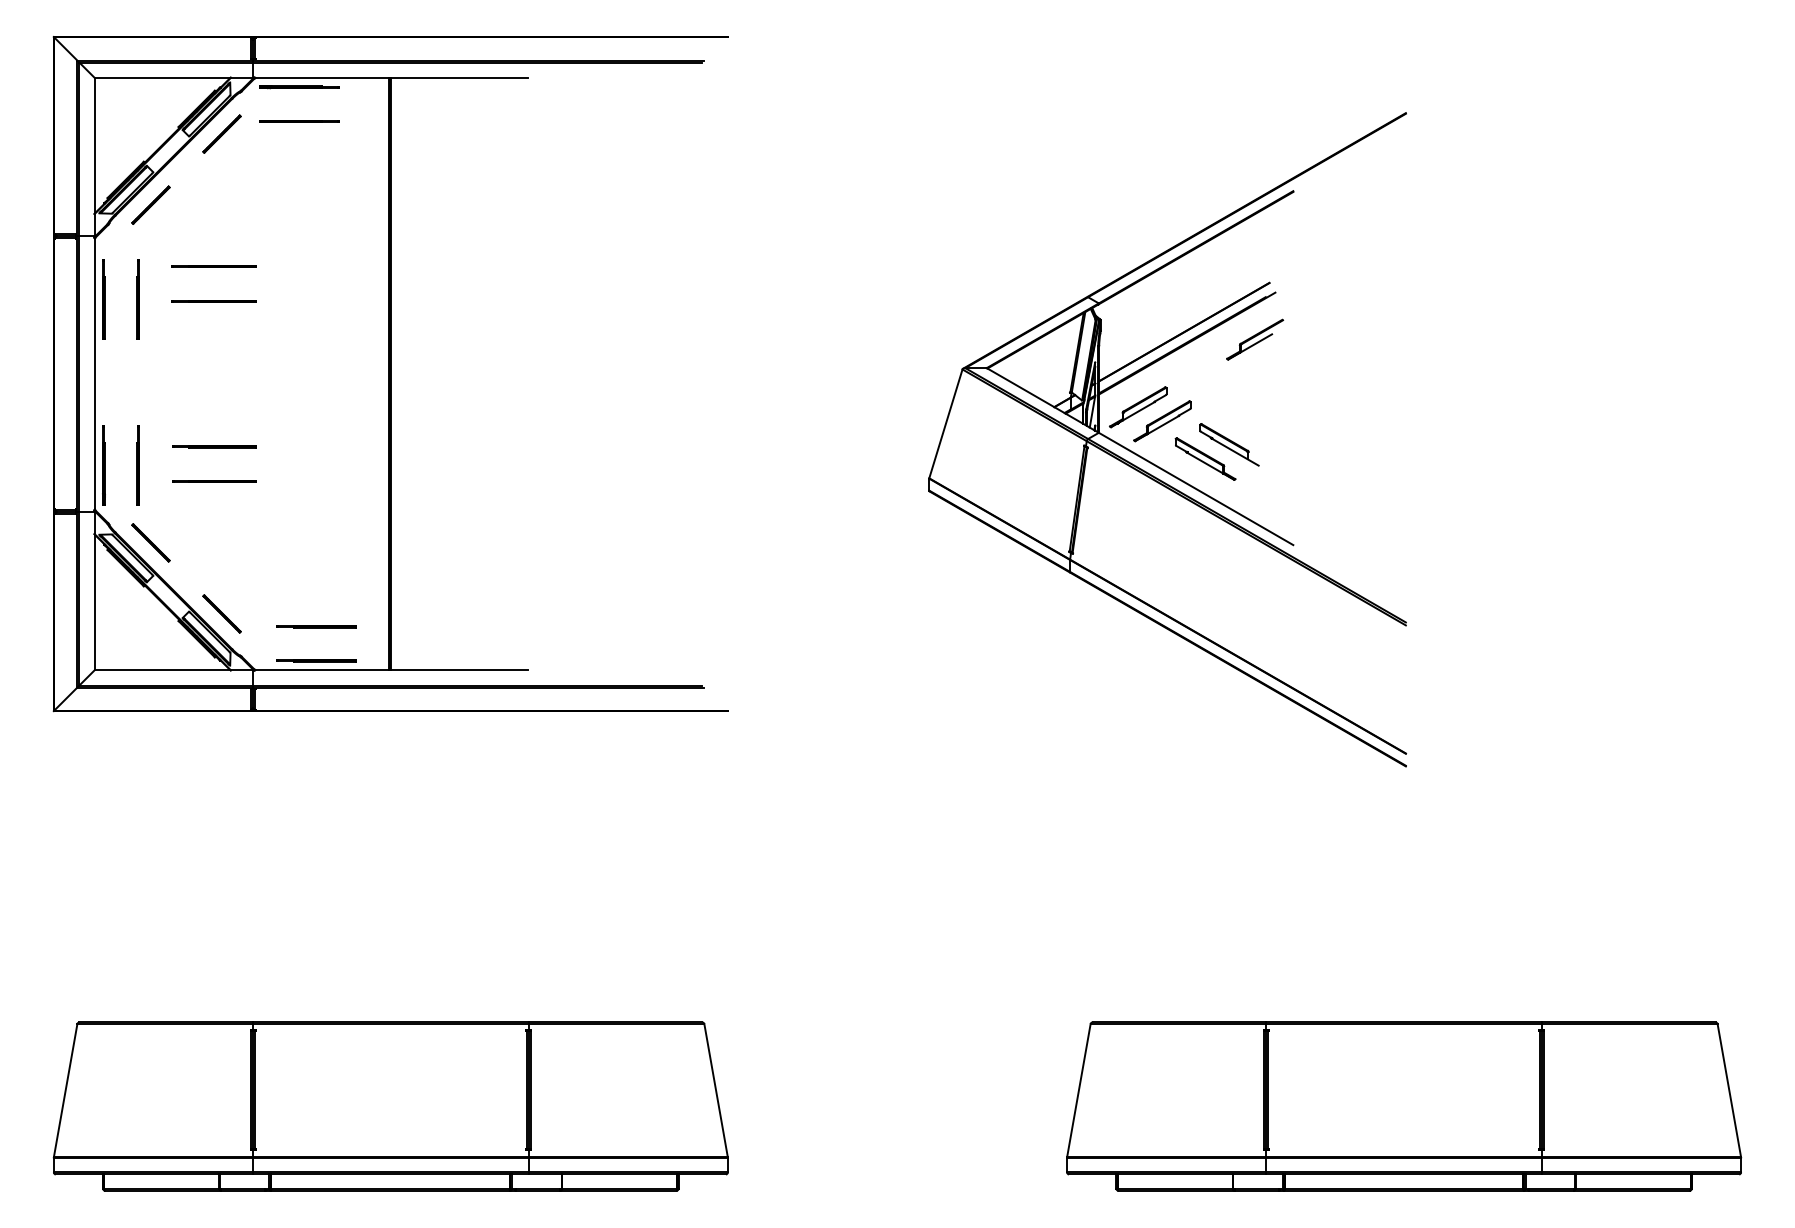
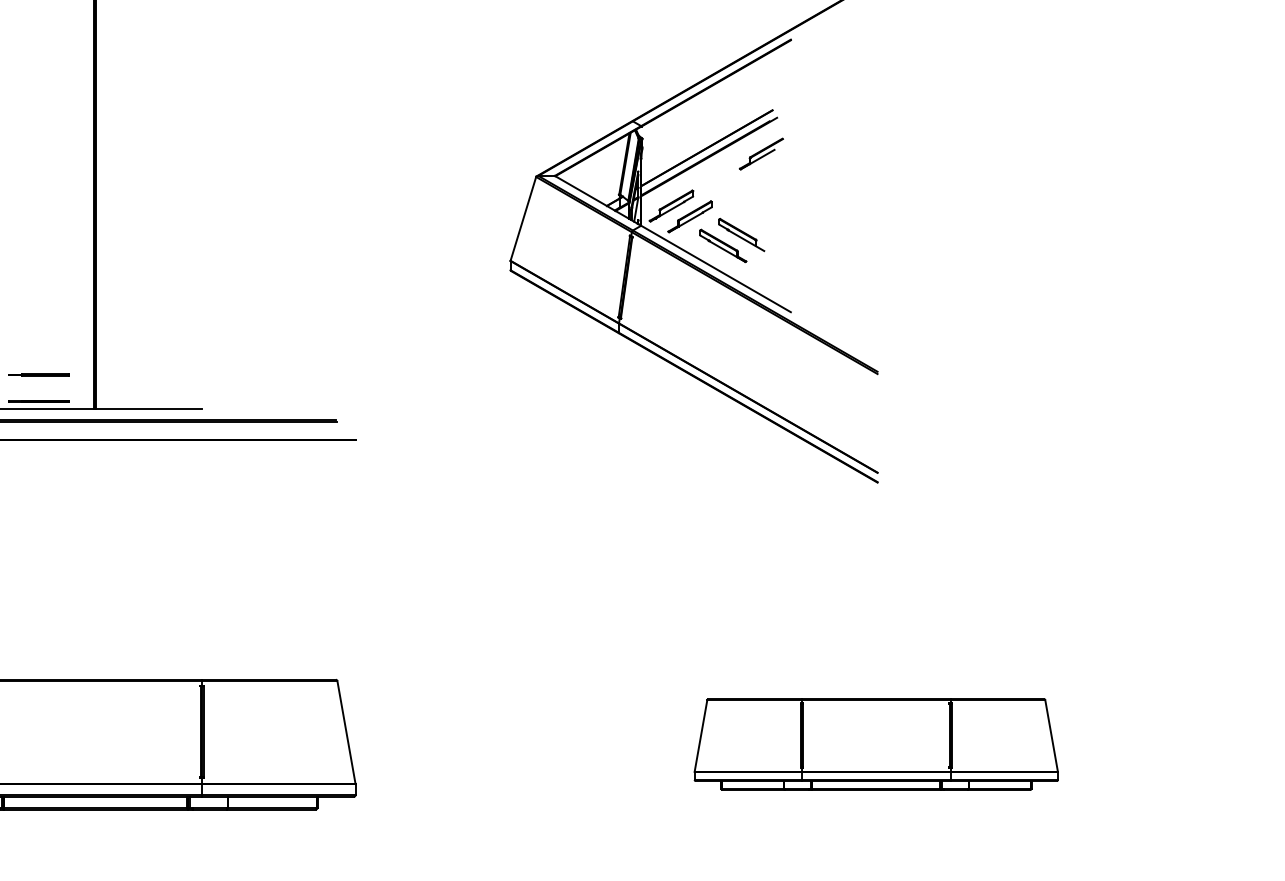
part: (1404, 1106) -> (876, 744), size x0.7

